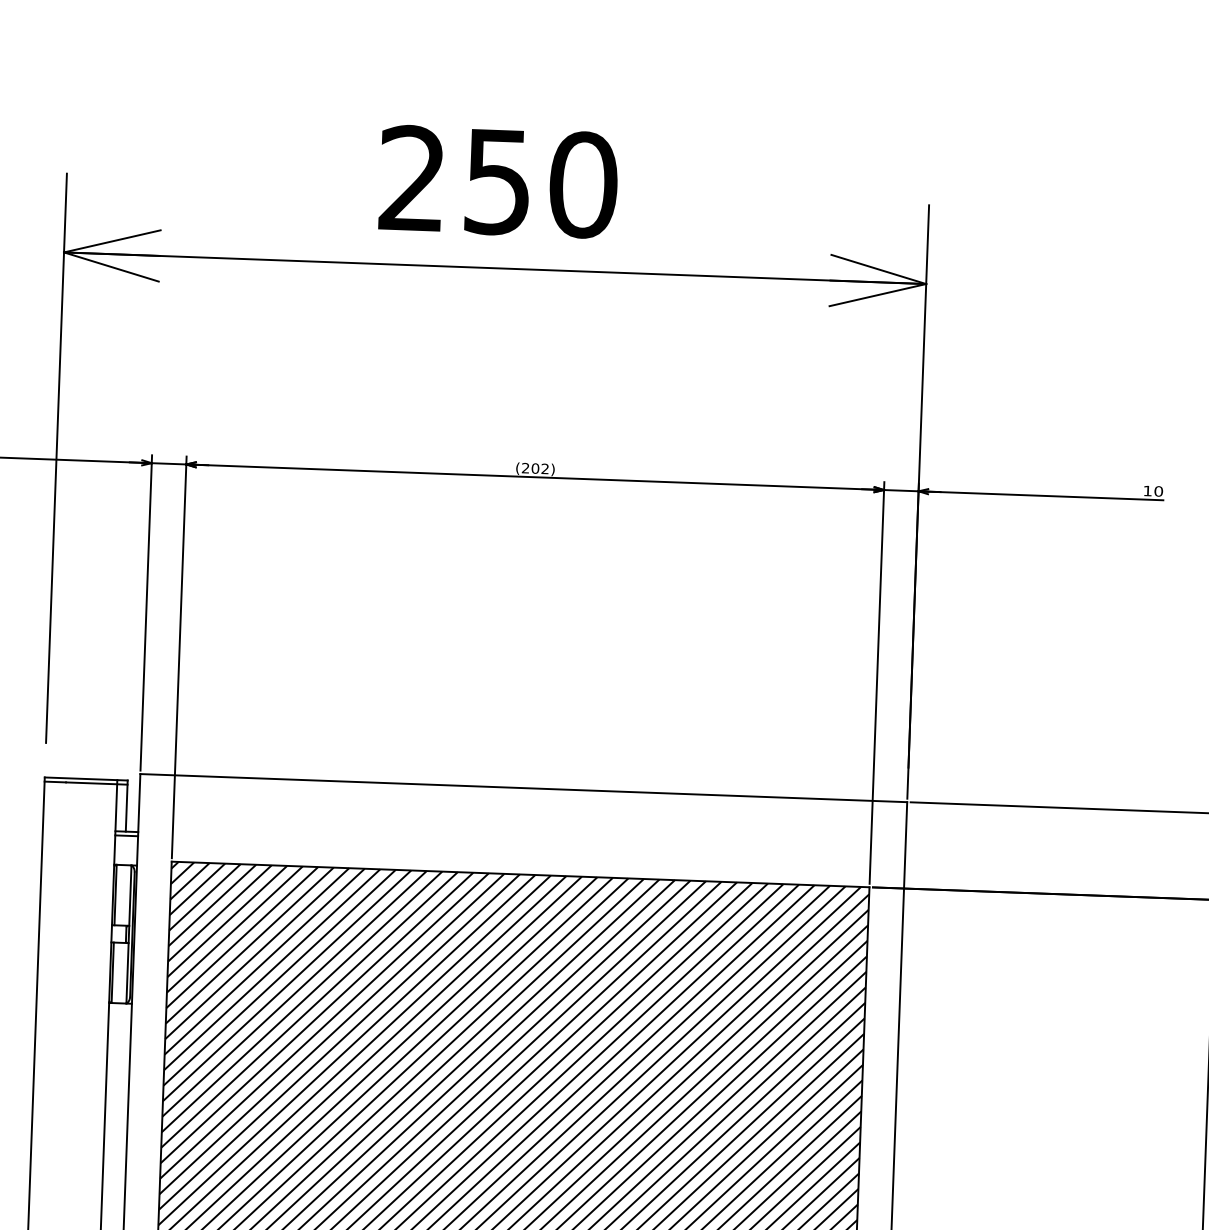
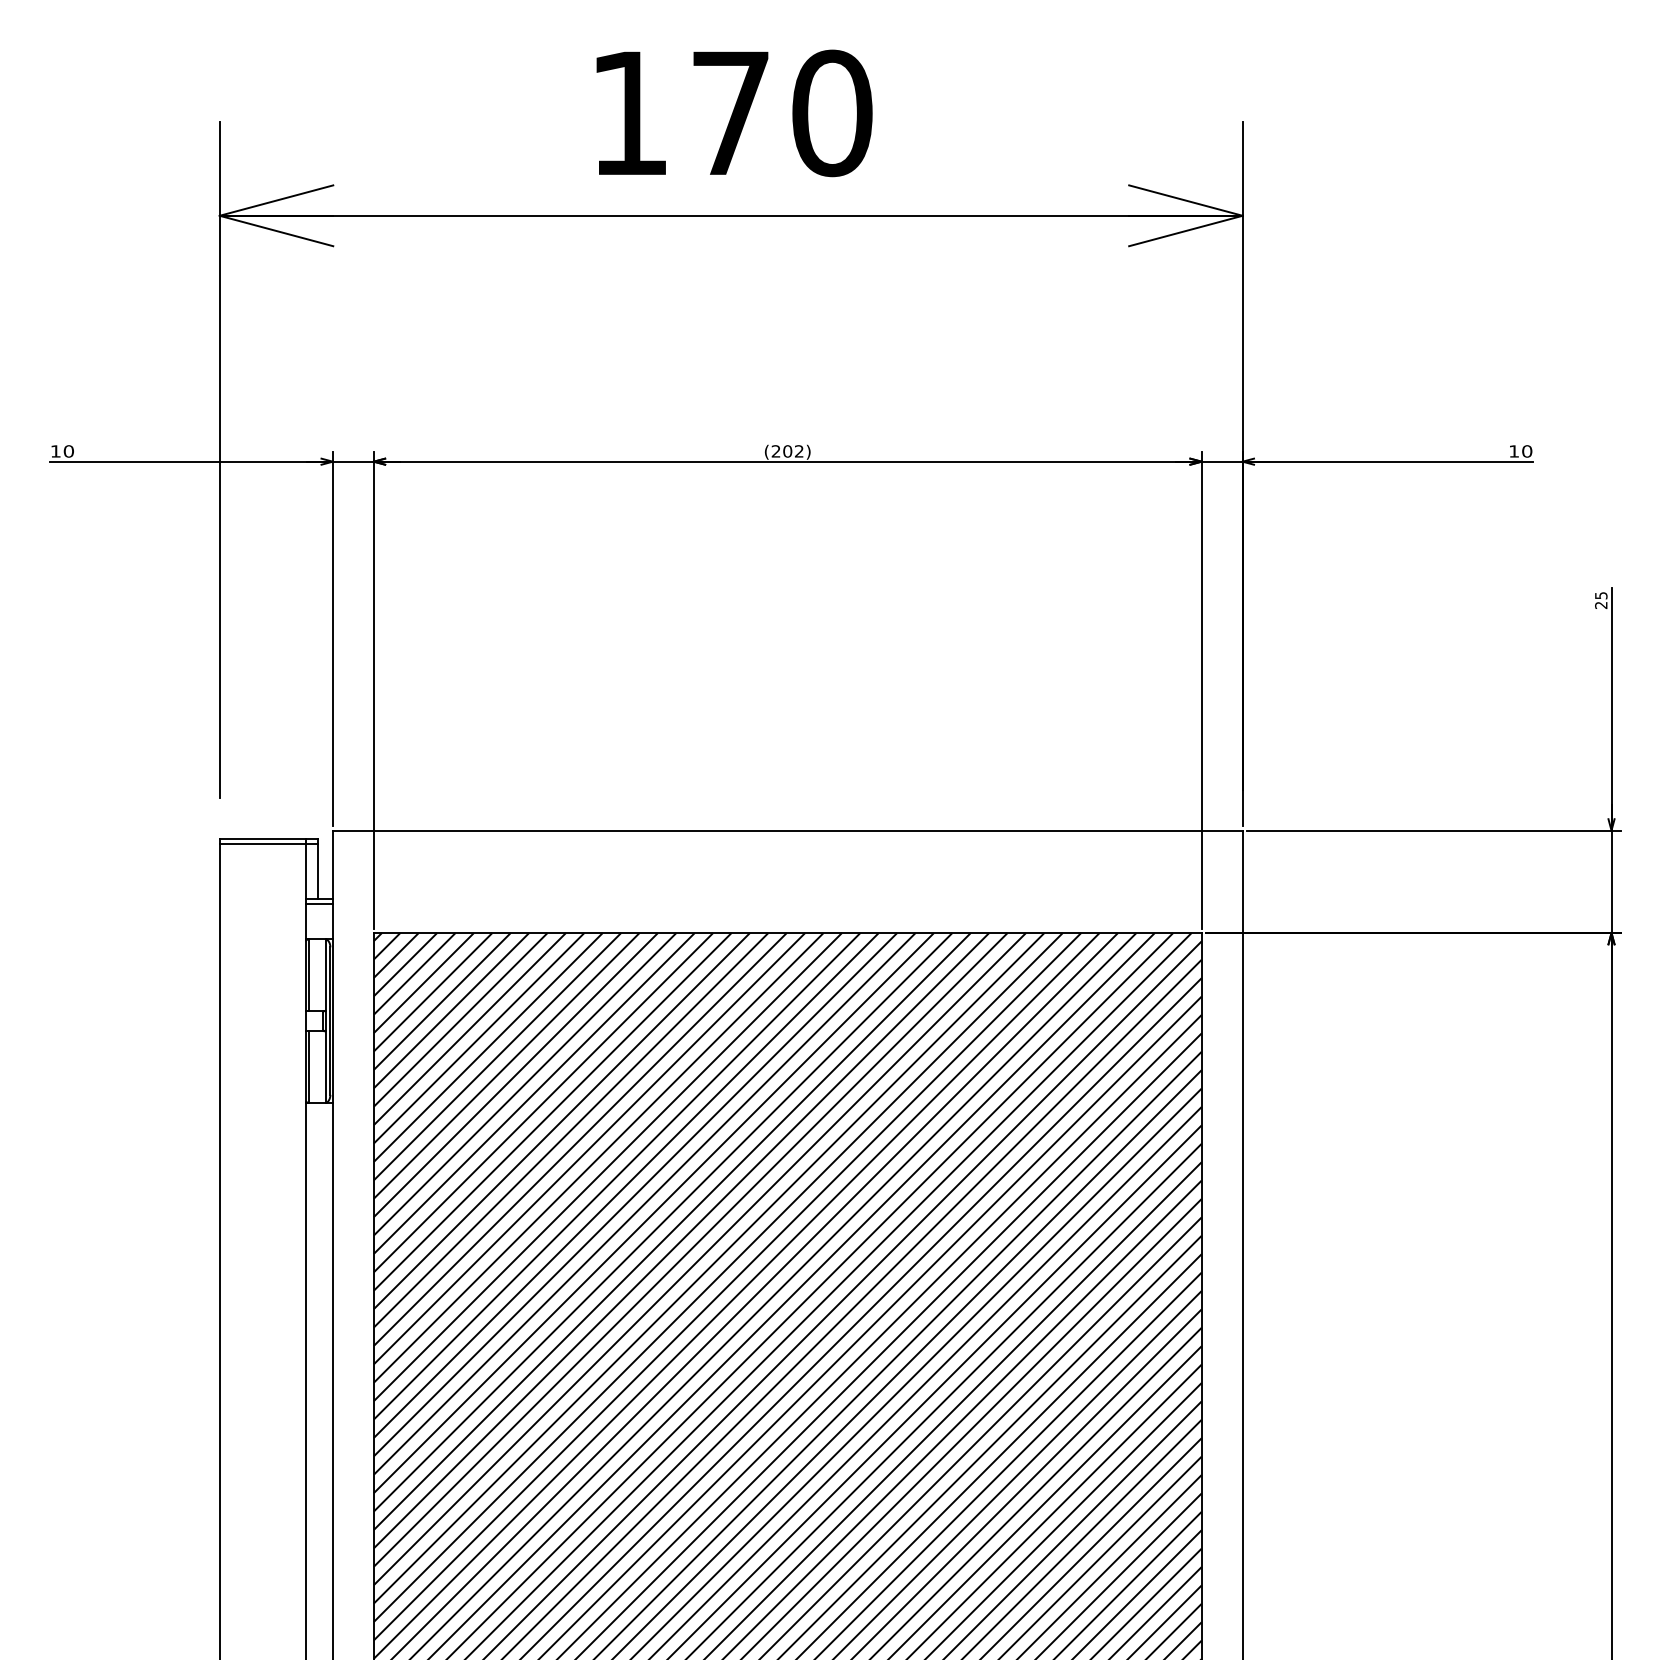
text: (454, 180) -> (679, 113), 250 -> 170

